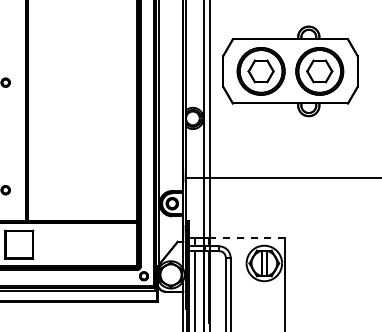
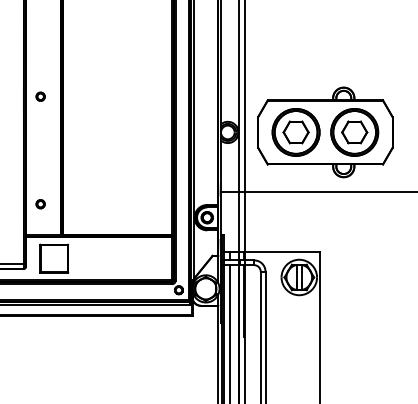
part: (290, 71) -> (325, 132), moved
line: (246, 237) -> (281, 251), dashed -> solid

